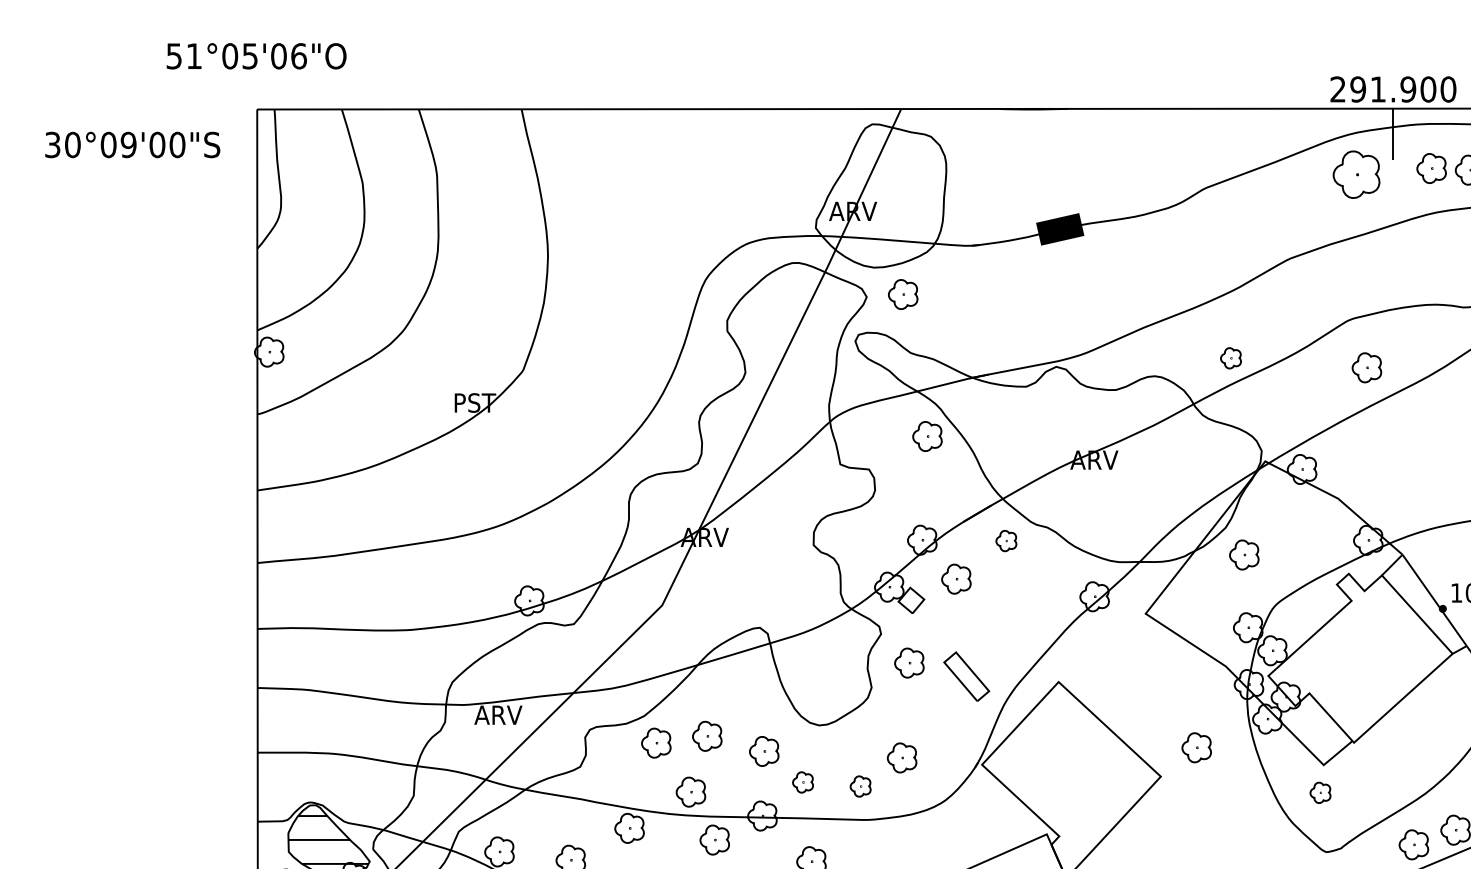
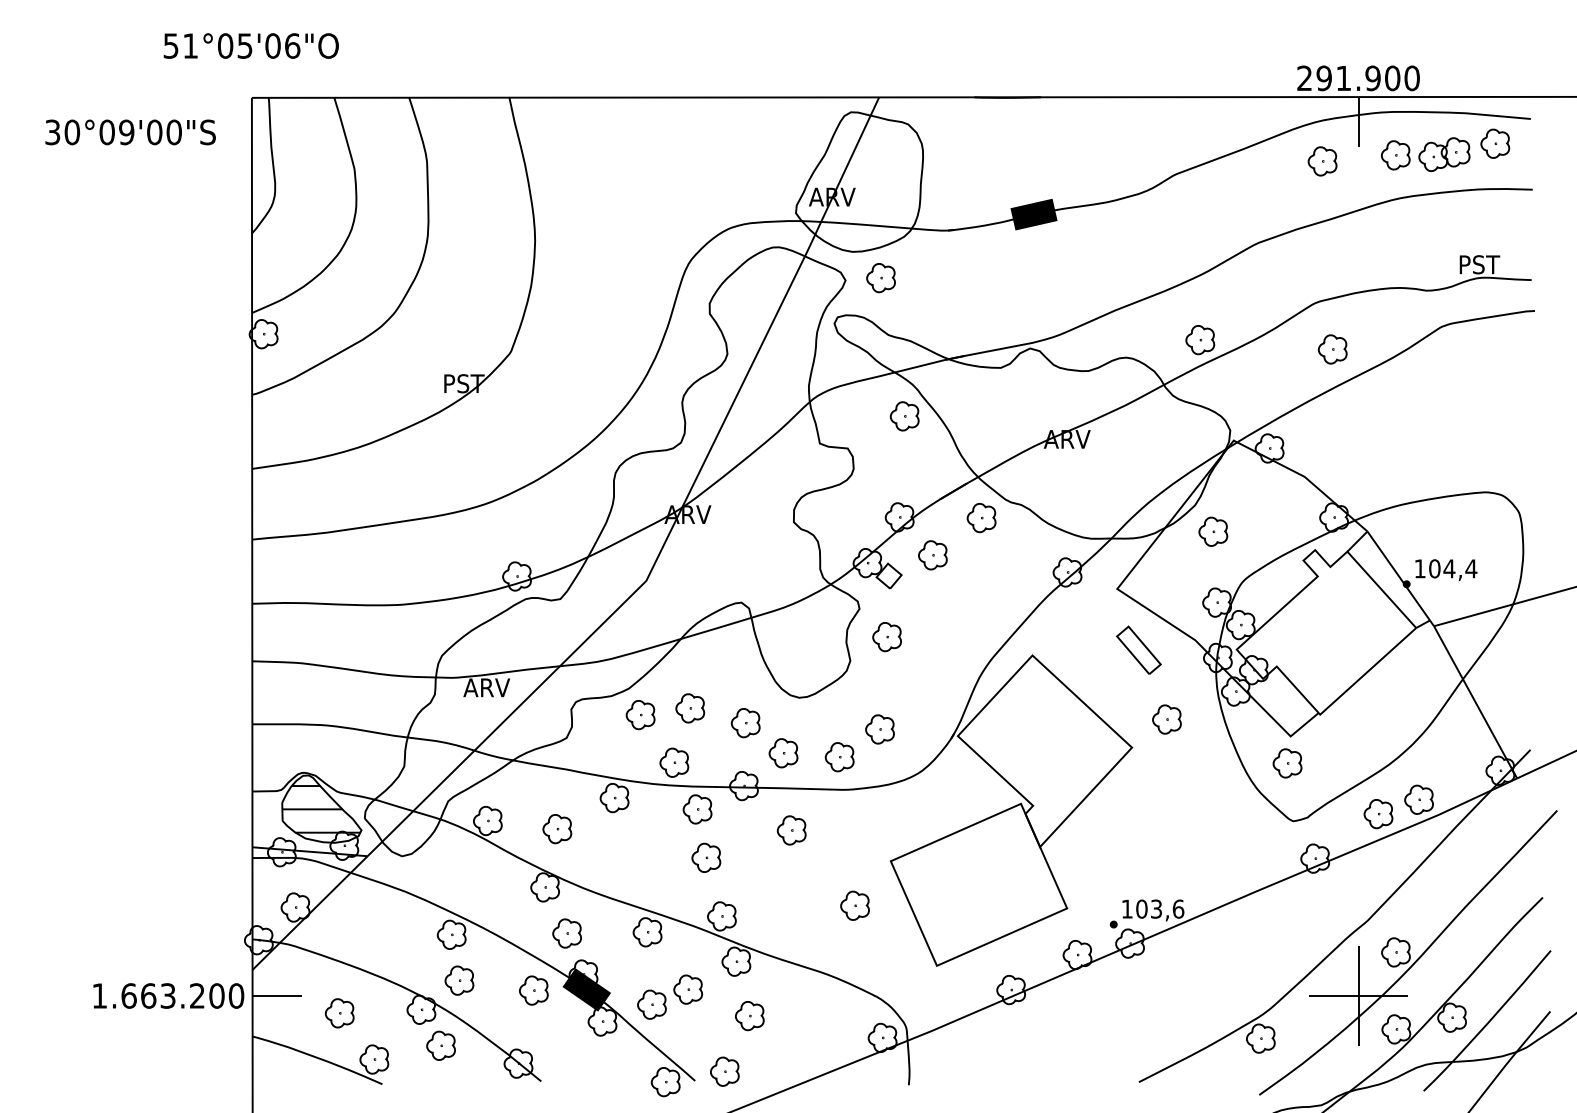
part: (1356, 174) -> (1322, 161), size x0.62
part: (1231, 358) -> (1200, 340), size x1.43
part: (1006, 541) -> (981, 518), size x1.43
part: (966, 675) -> (1138, 649), moved
part: (803, 782) -> (783, 753), size x1.43
part: (860, 786) -> (839, 757), size x1.43
part: (1320, 792) -> (1287, 763), size x1.43

